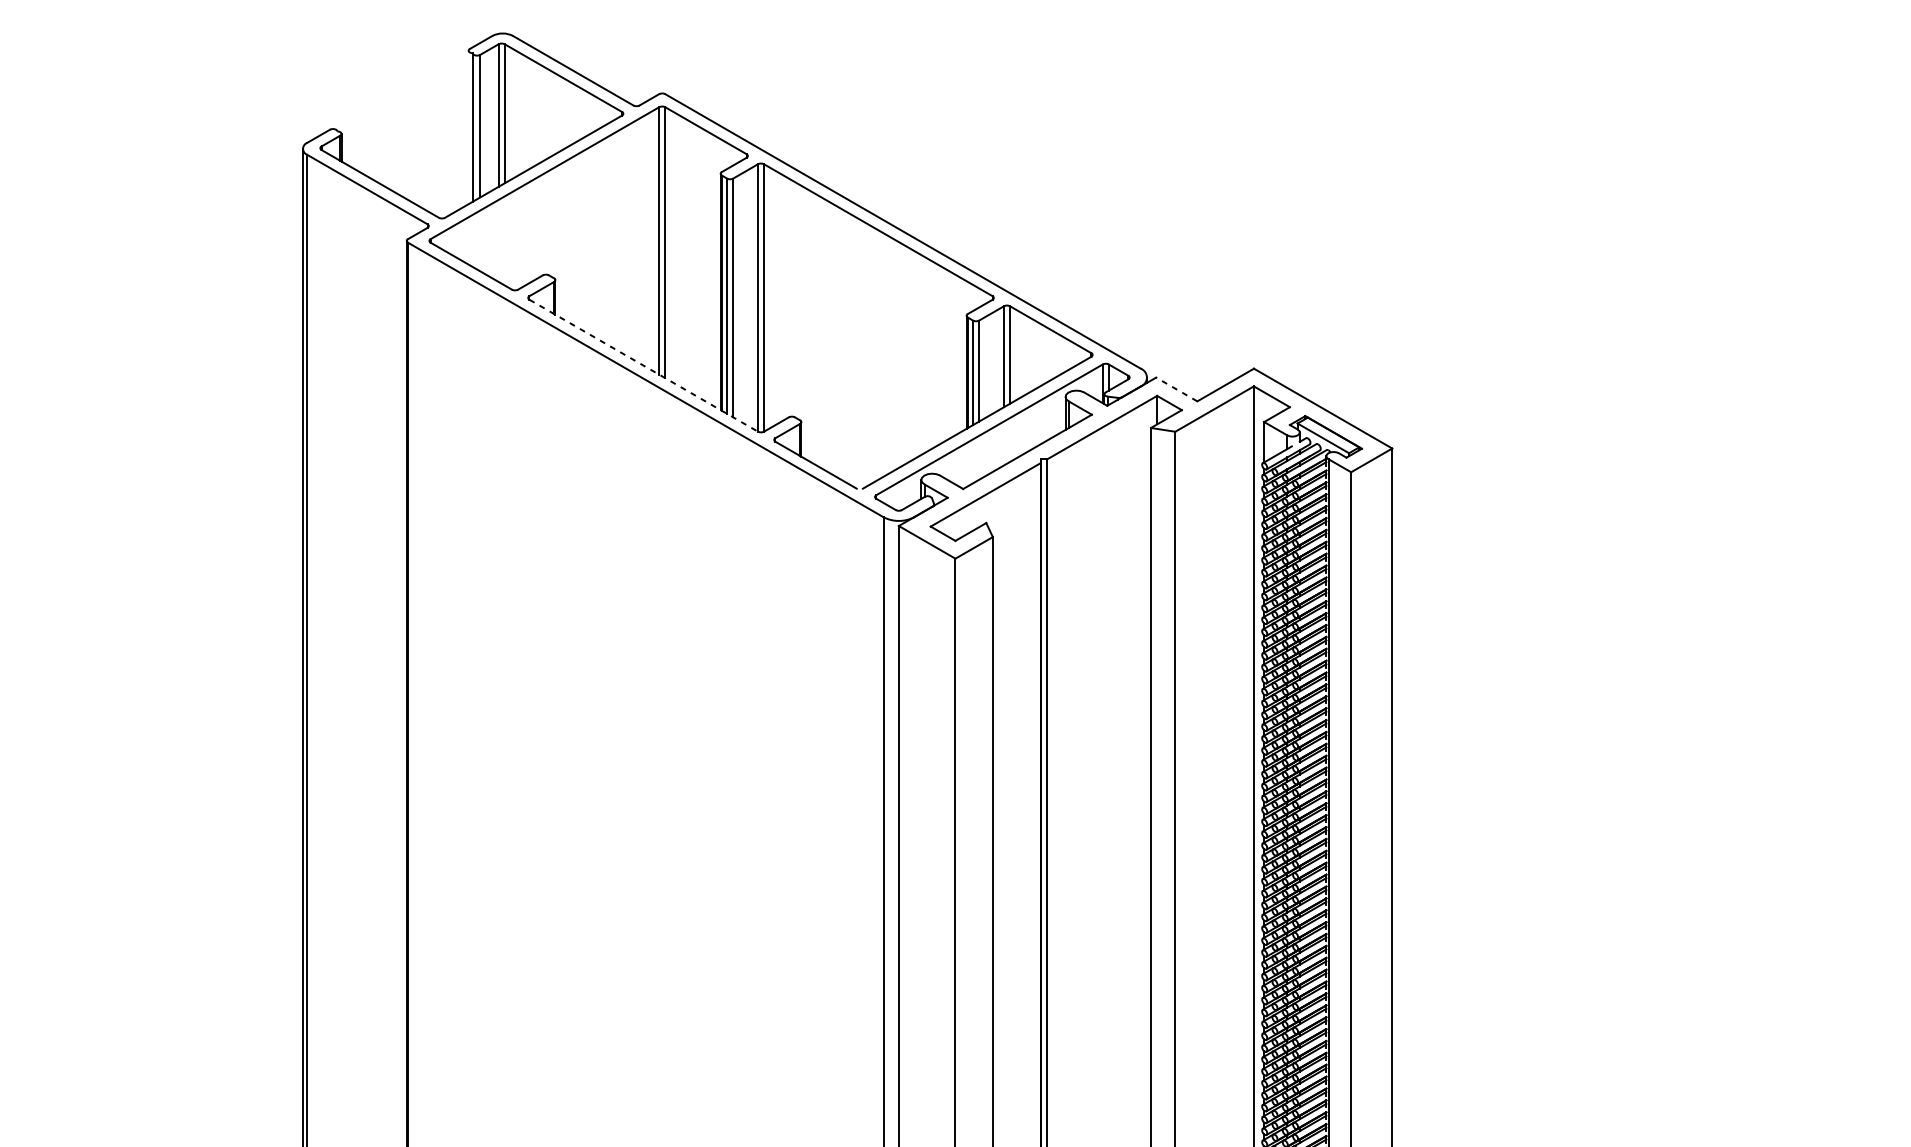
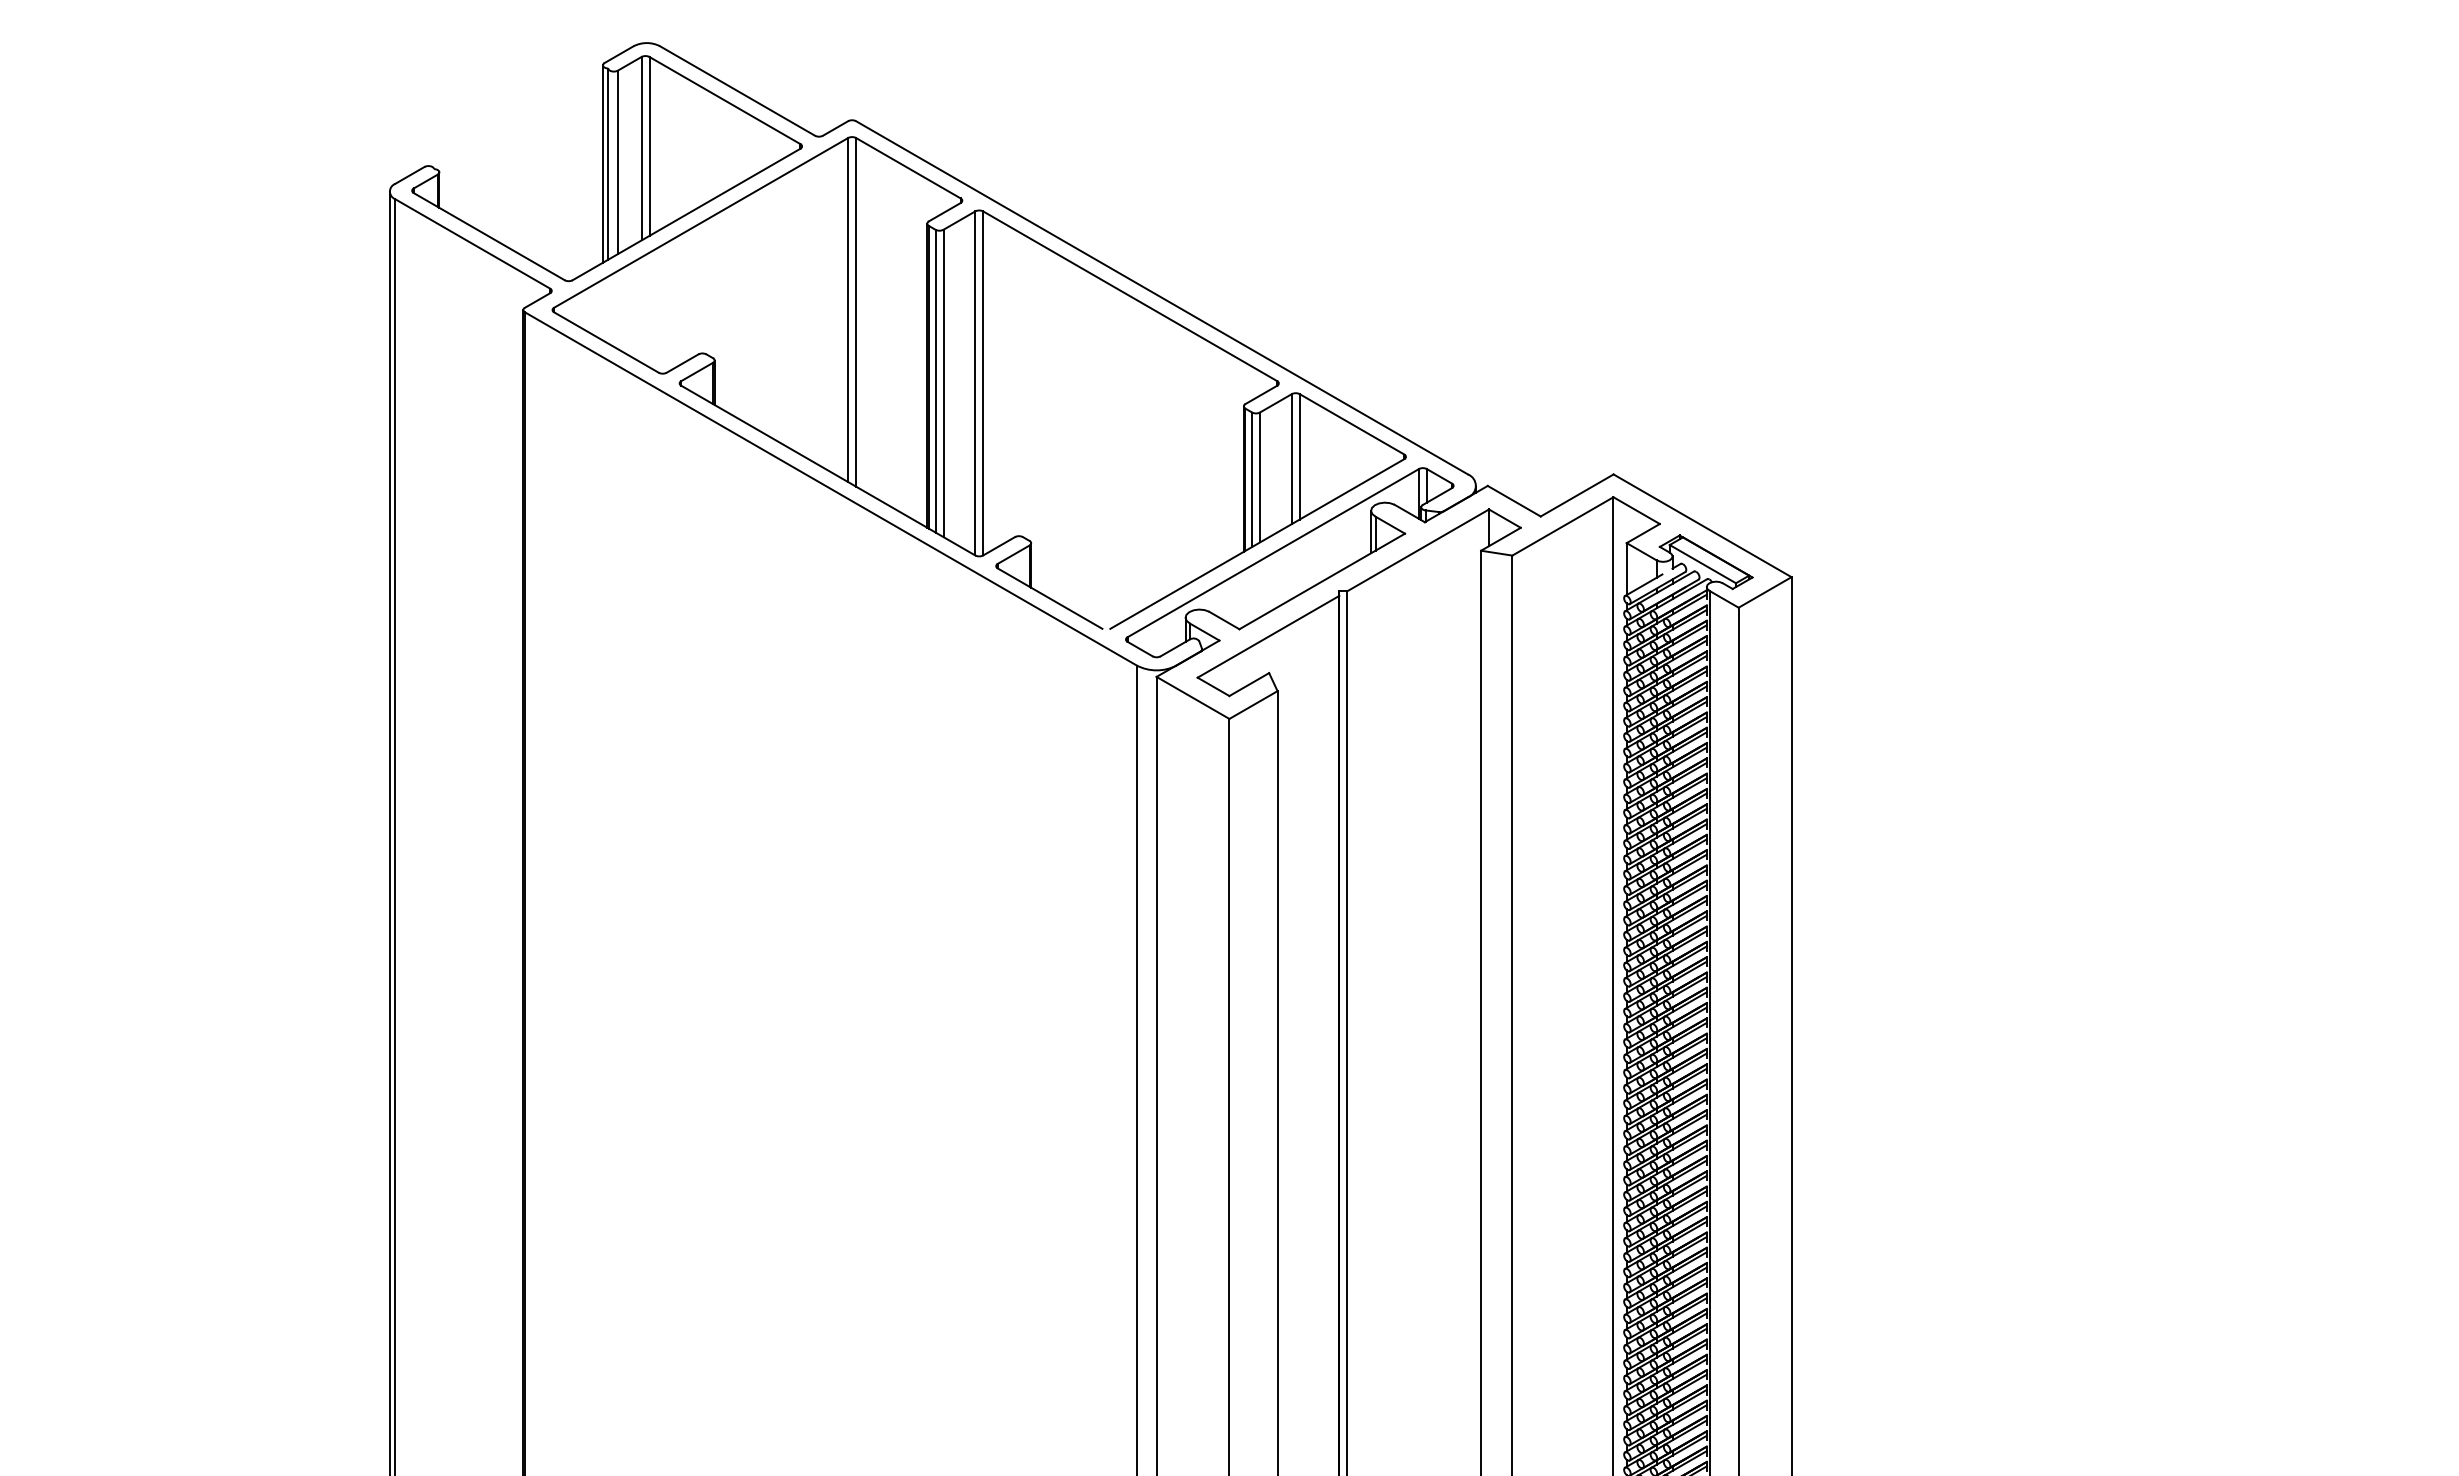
line: (469, 127) -> (603, 163), added
line: (643, 365) -> (828, 470), dashed -> solid
line: (1176, 389) -> (1514, 501), dashed -> solid

